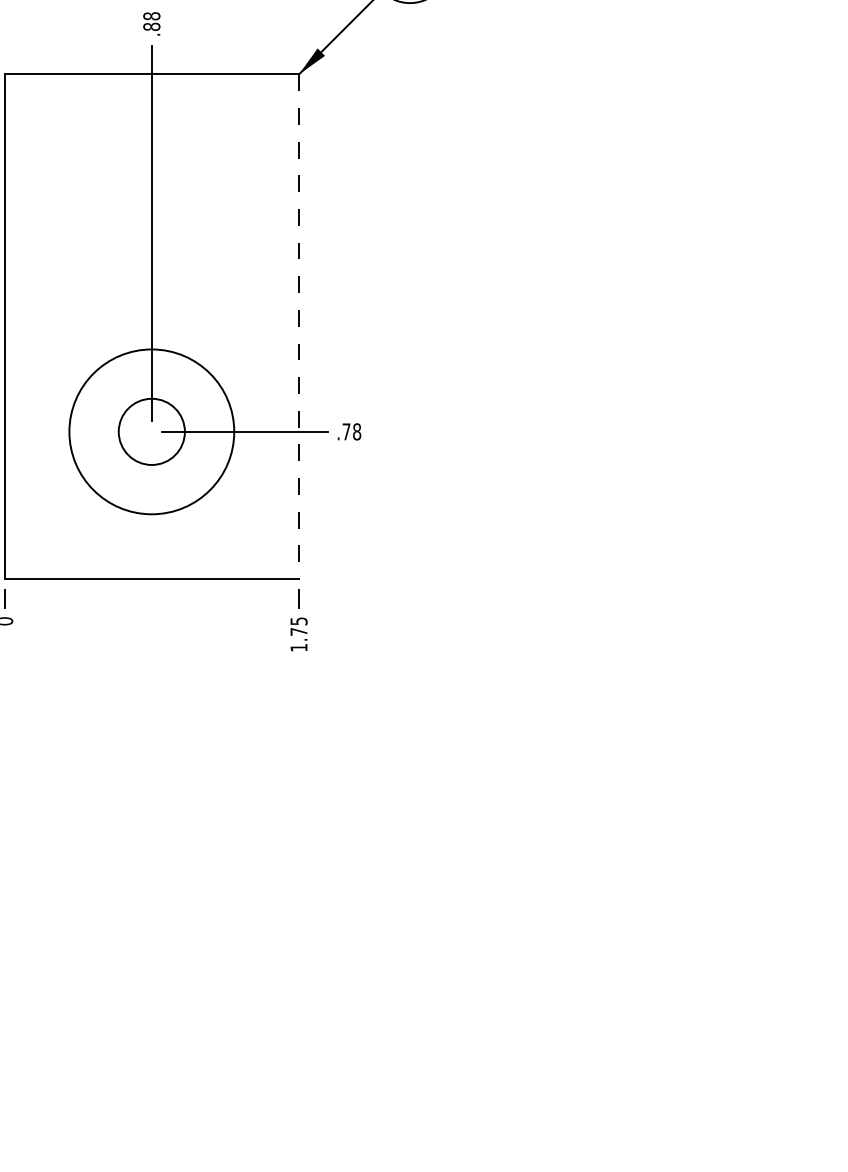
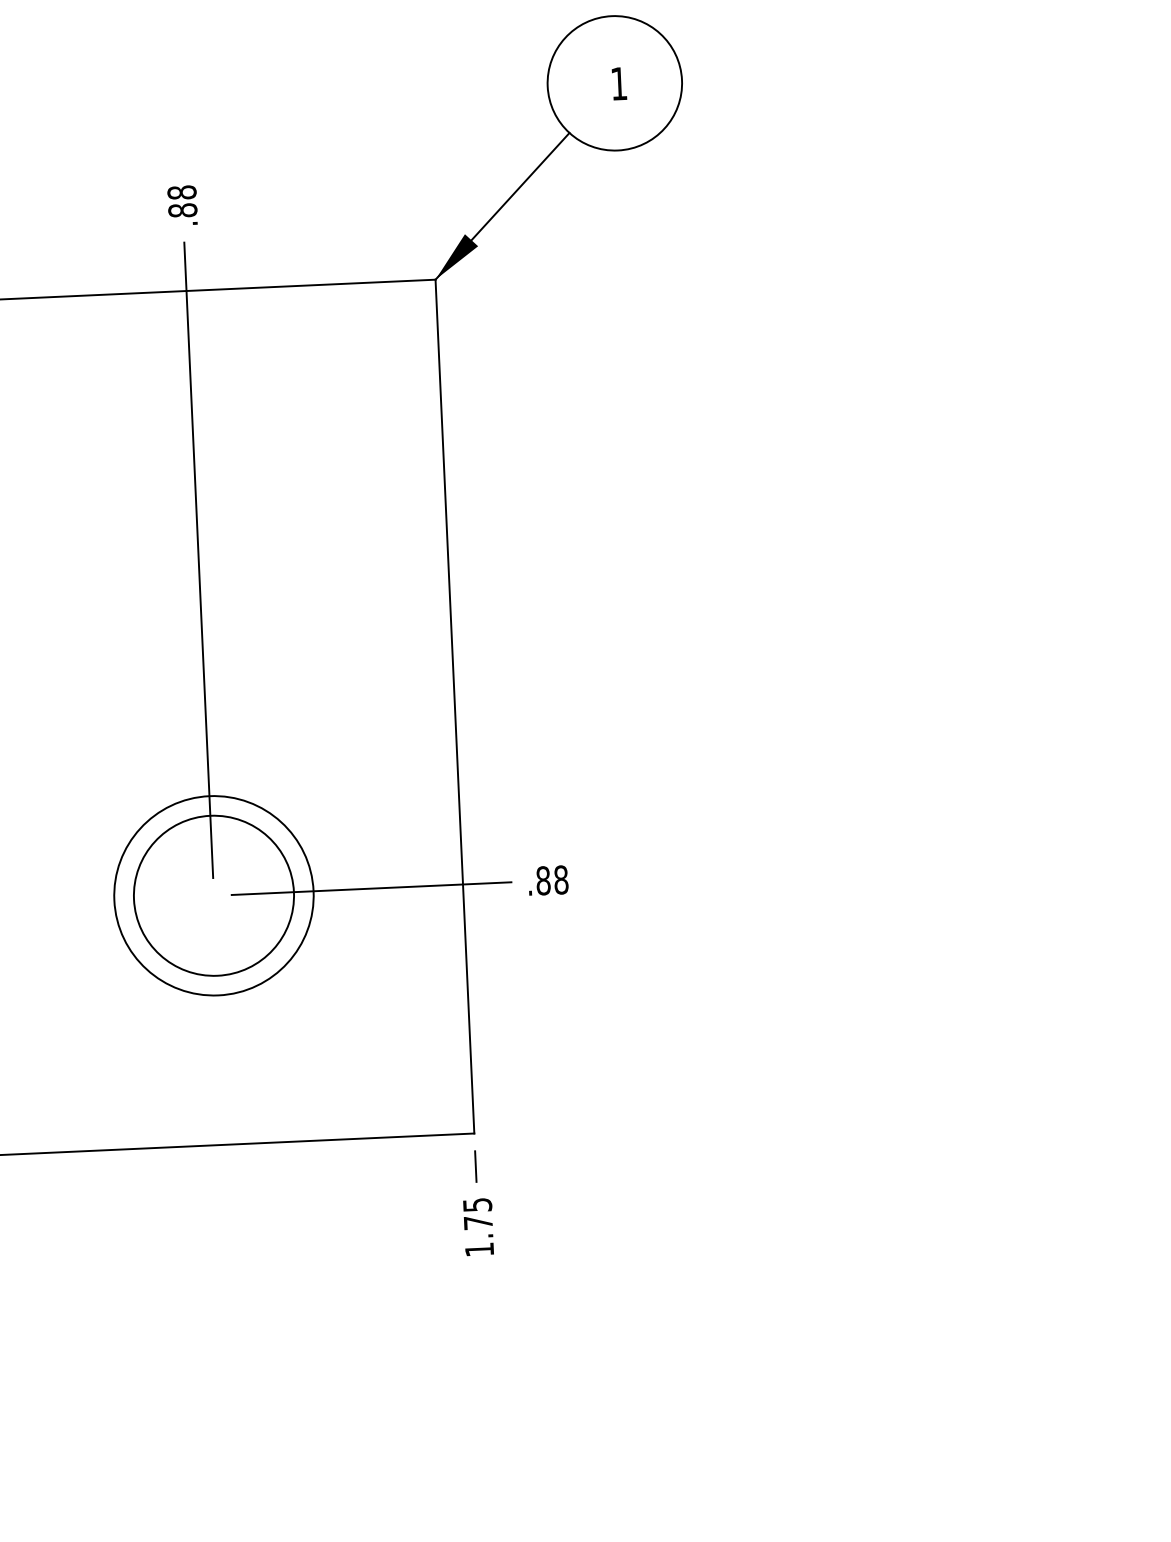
line: (299, 327) -> (455, 707), dashed -> solid
circle: (151, 431) -> (213, 895), size x0.71
circle: (151, 431) -> (213, 895), size x1.43
text: (346, 431) -> (543, 880), .78 -> .88

